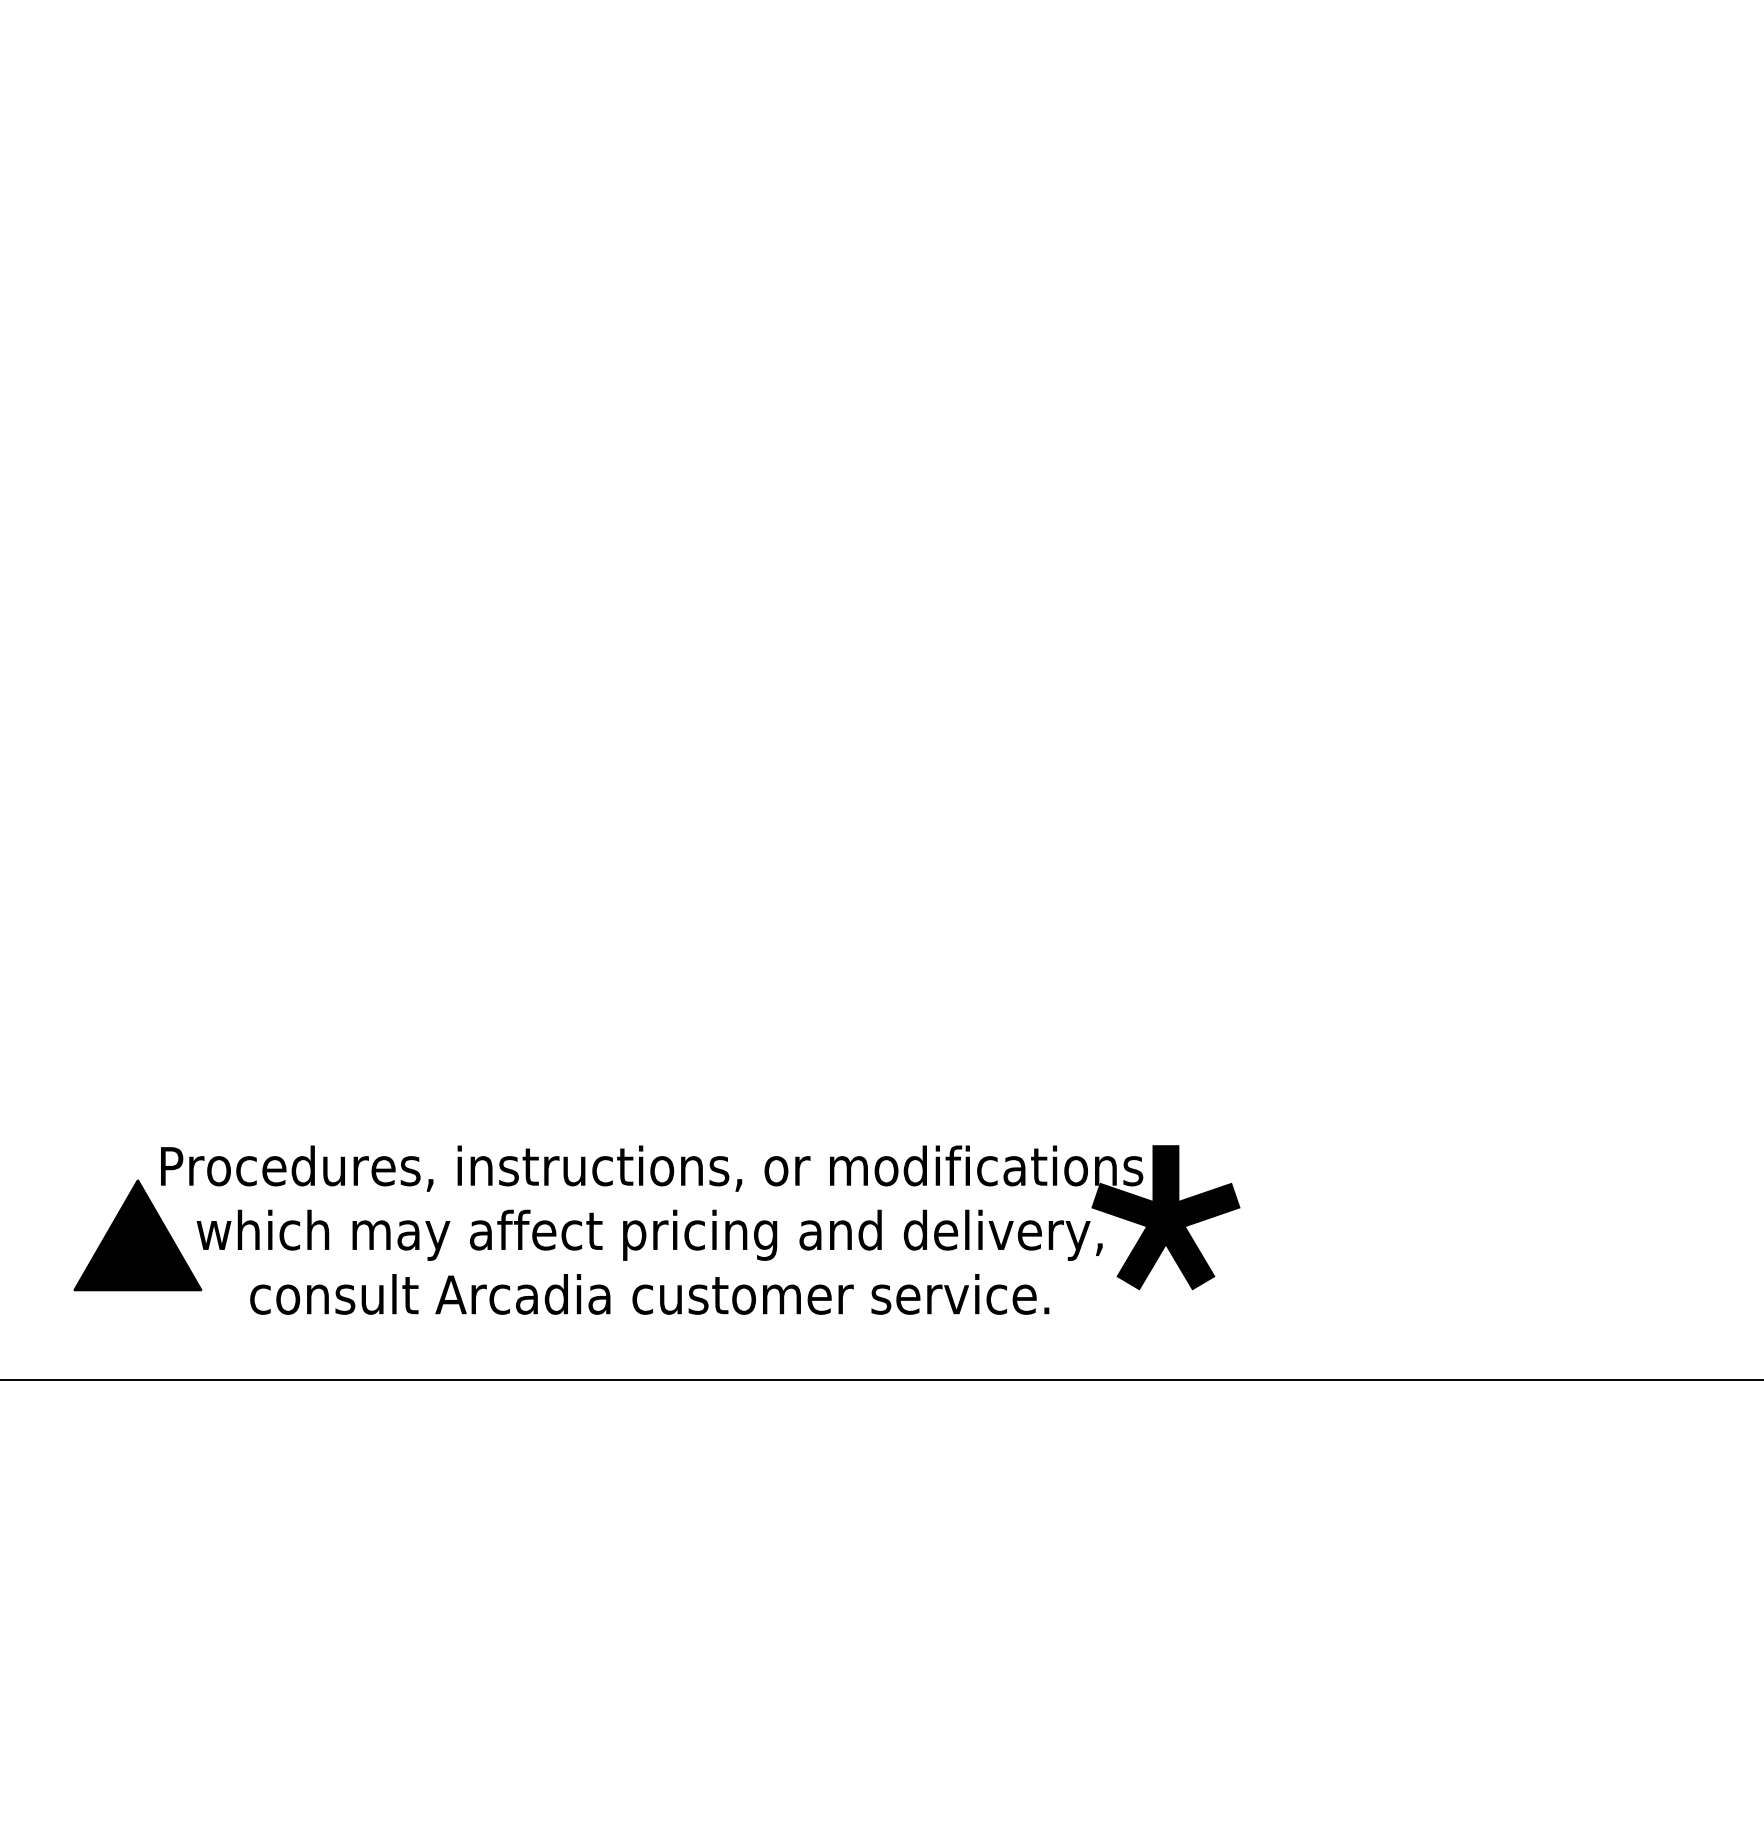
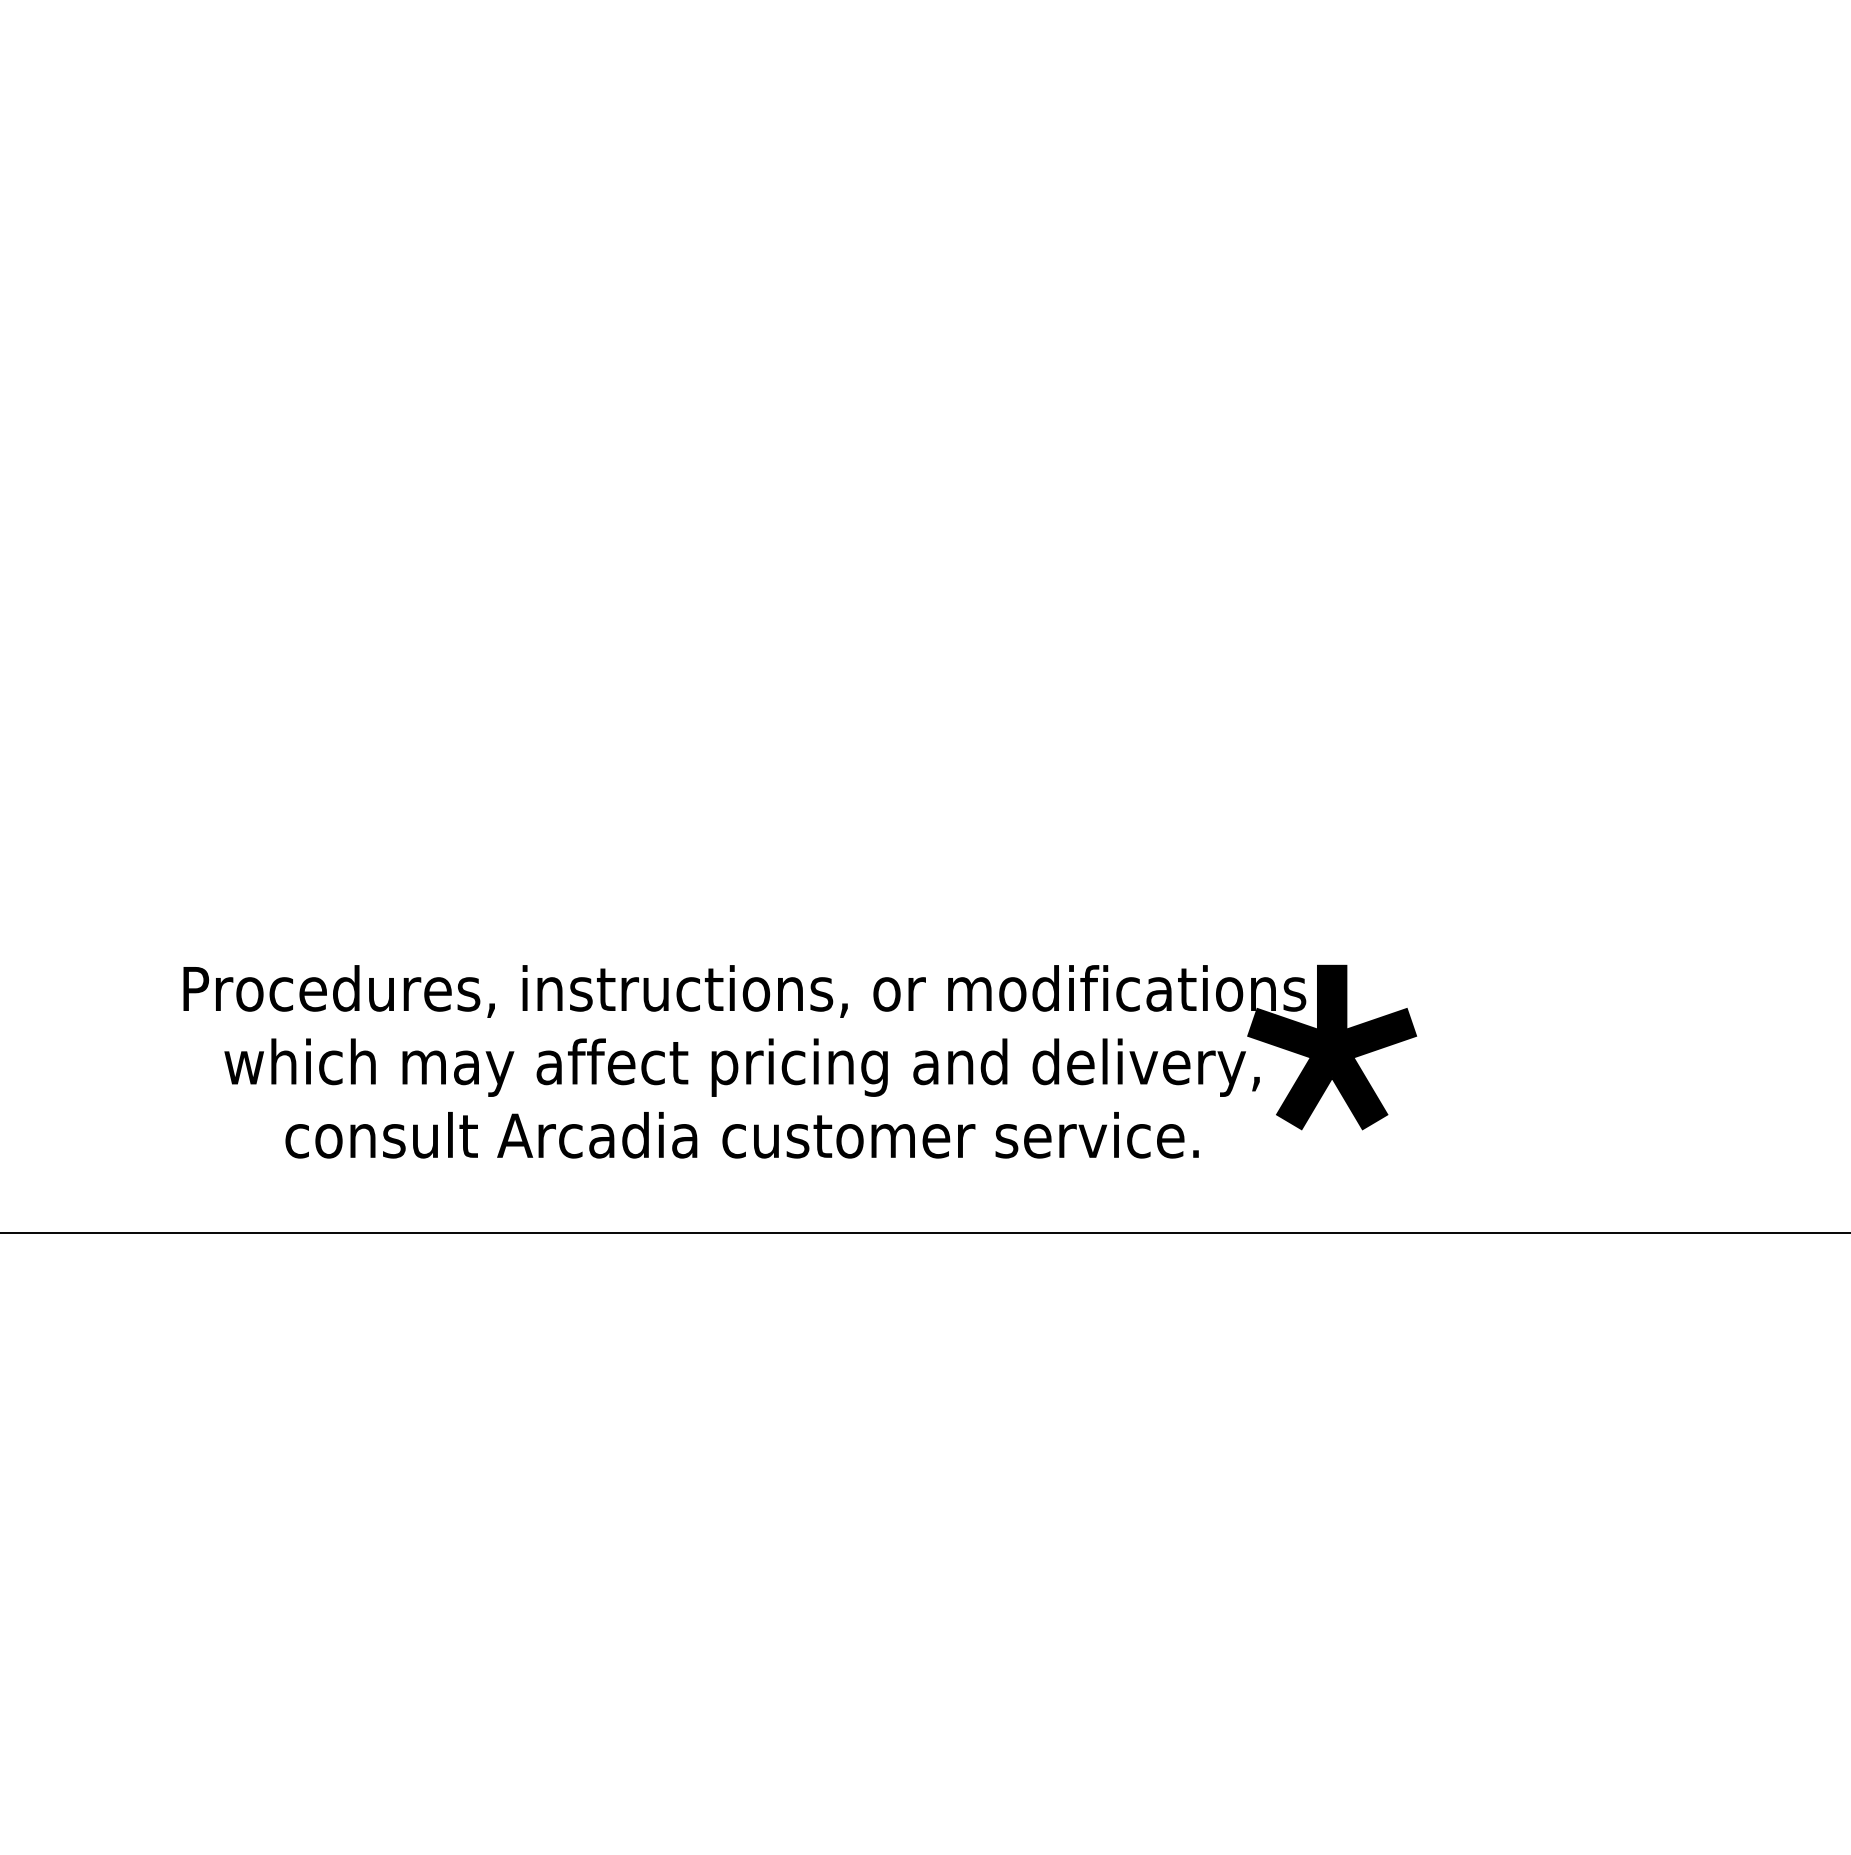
part: (137, 1235) -> (156, 1067), removed

